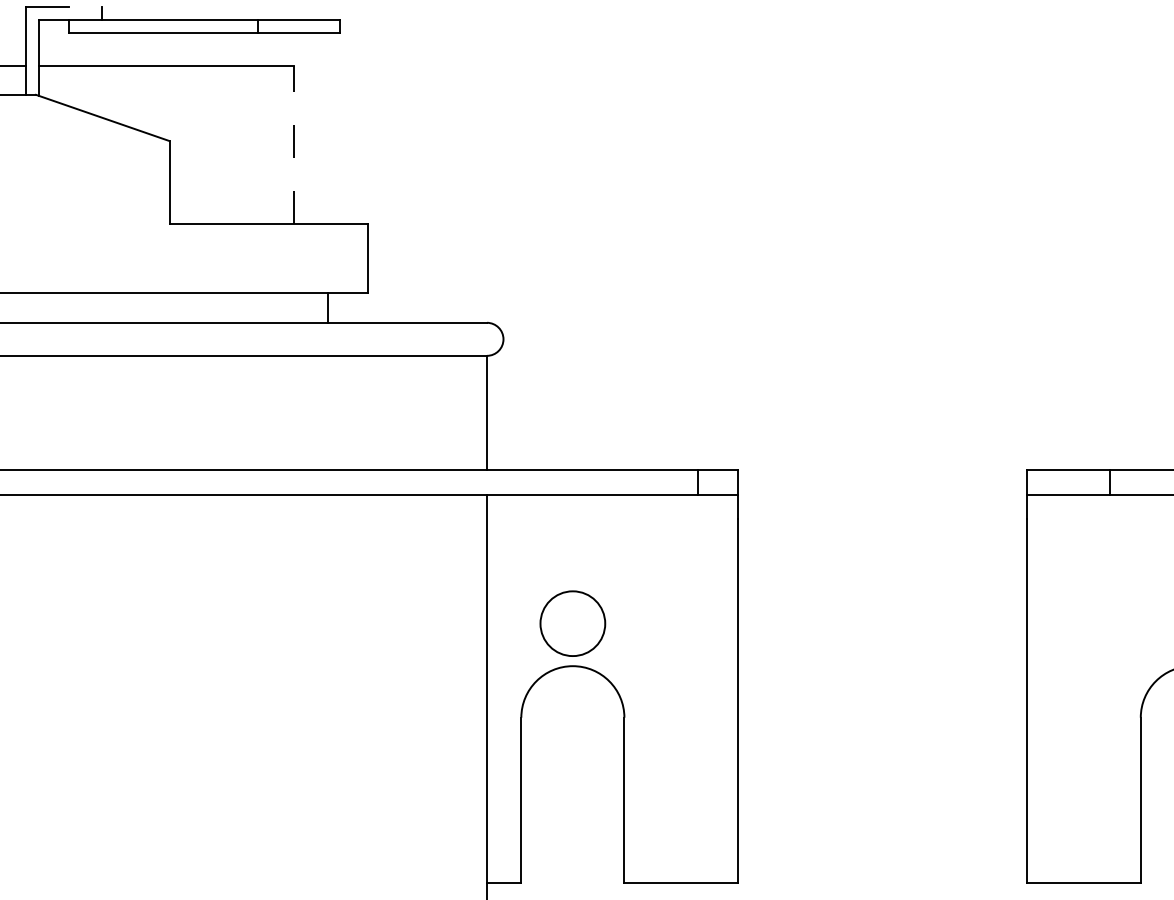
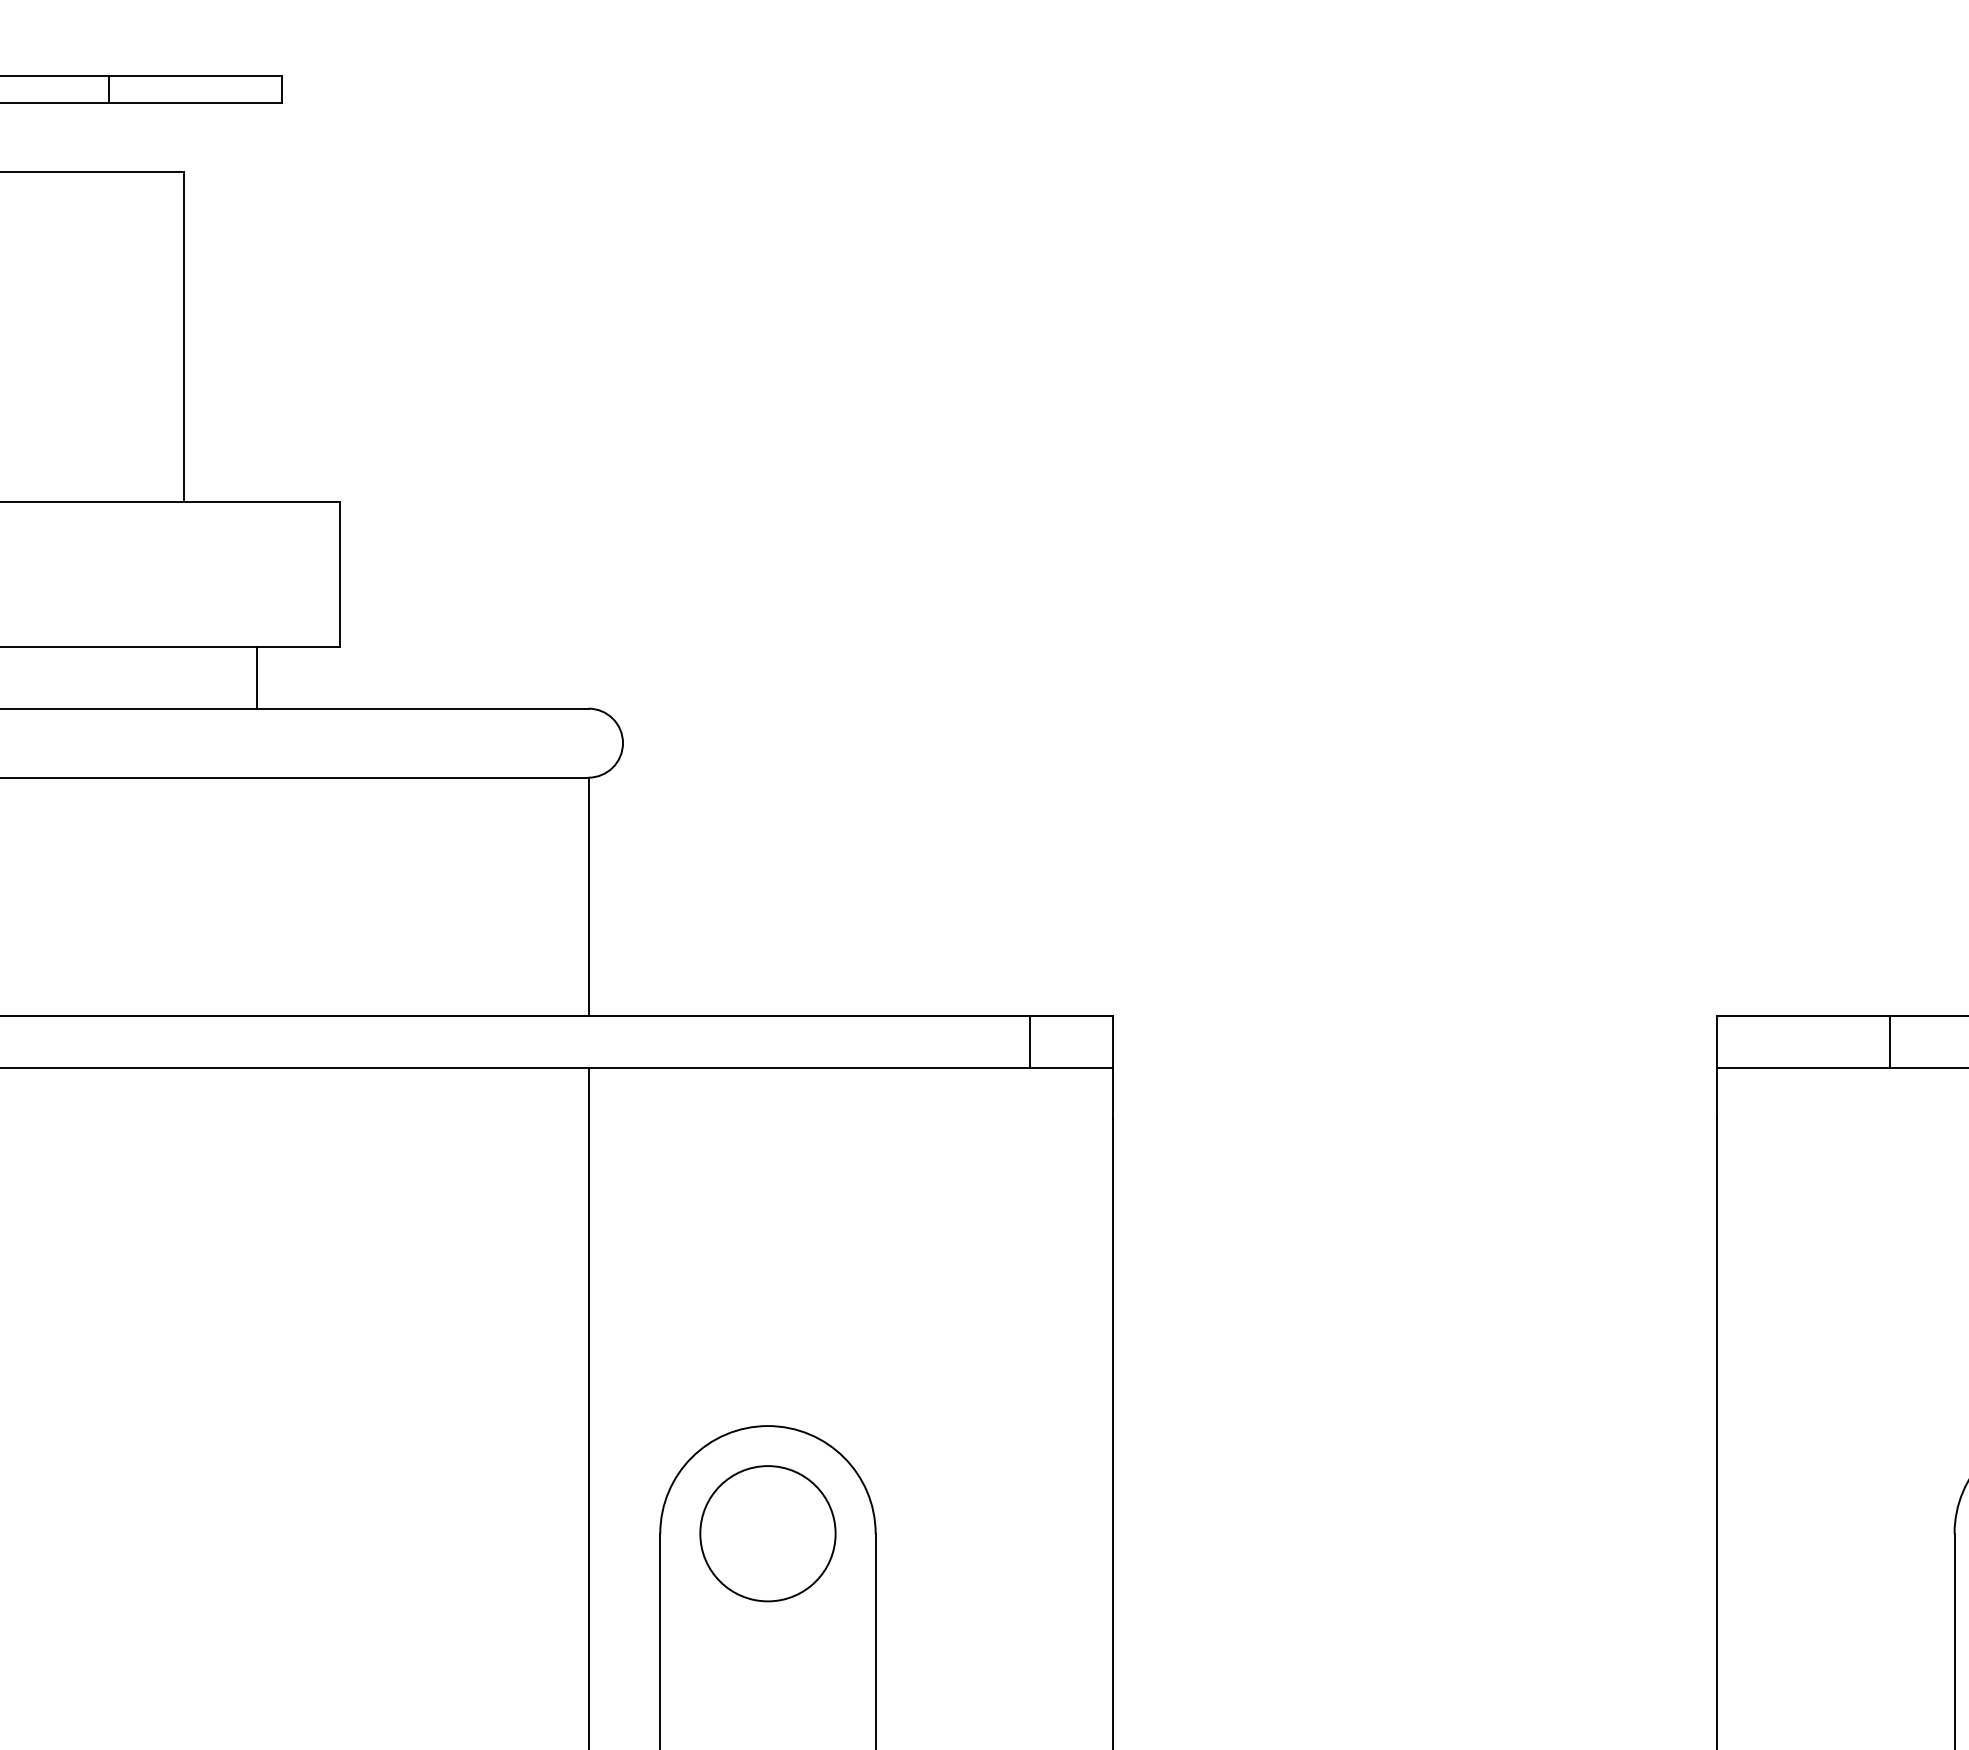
line: (293, 144) -> (184, 336), dashed -> solid
circle: (572, 623) -> (767, 1533), moved

